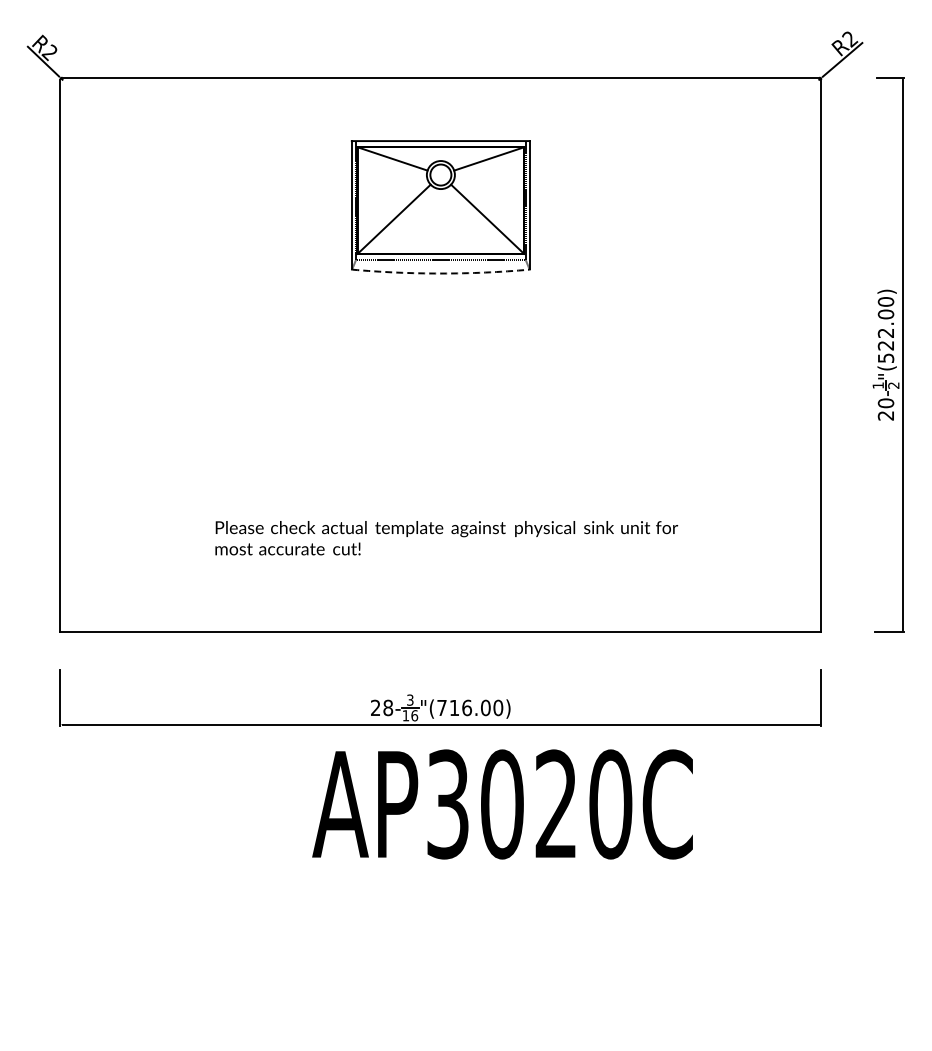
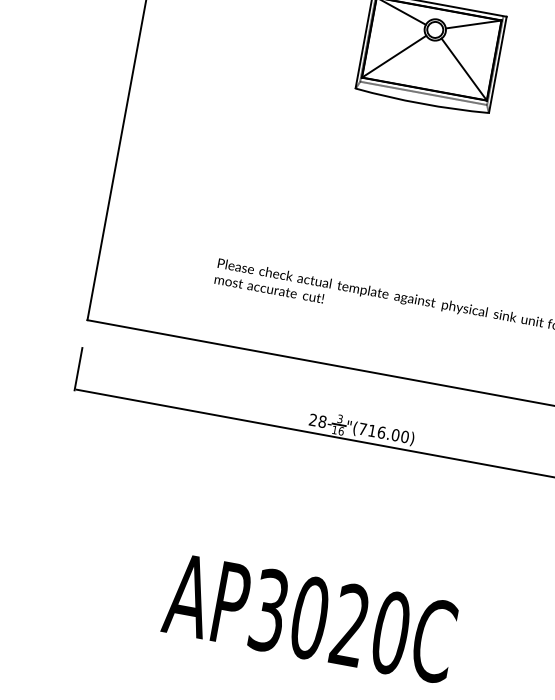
arc: (440, 273) -> (421, 103), dashed -> solid
text: (502, 804) -> (310, 618), moved

